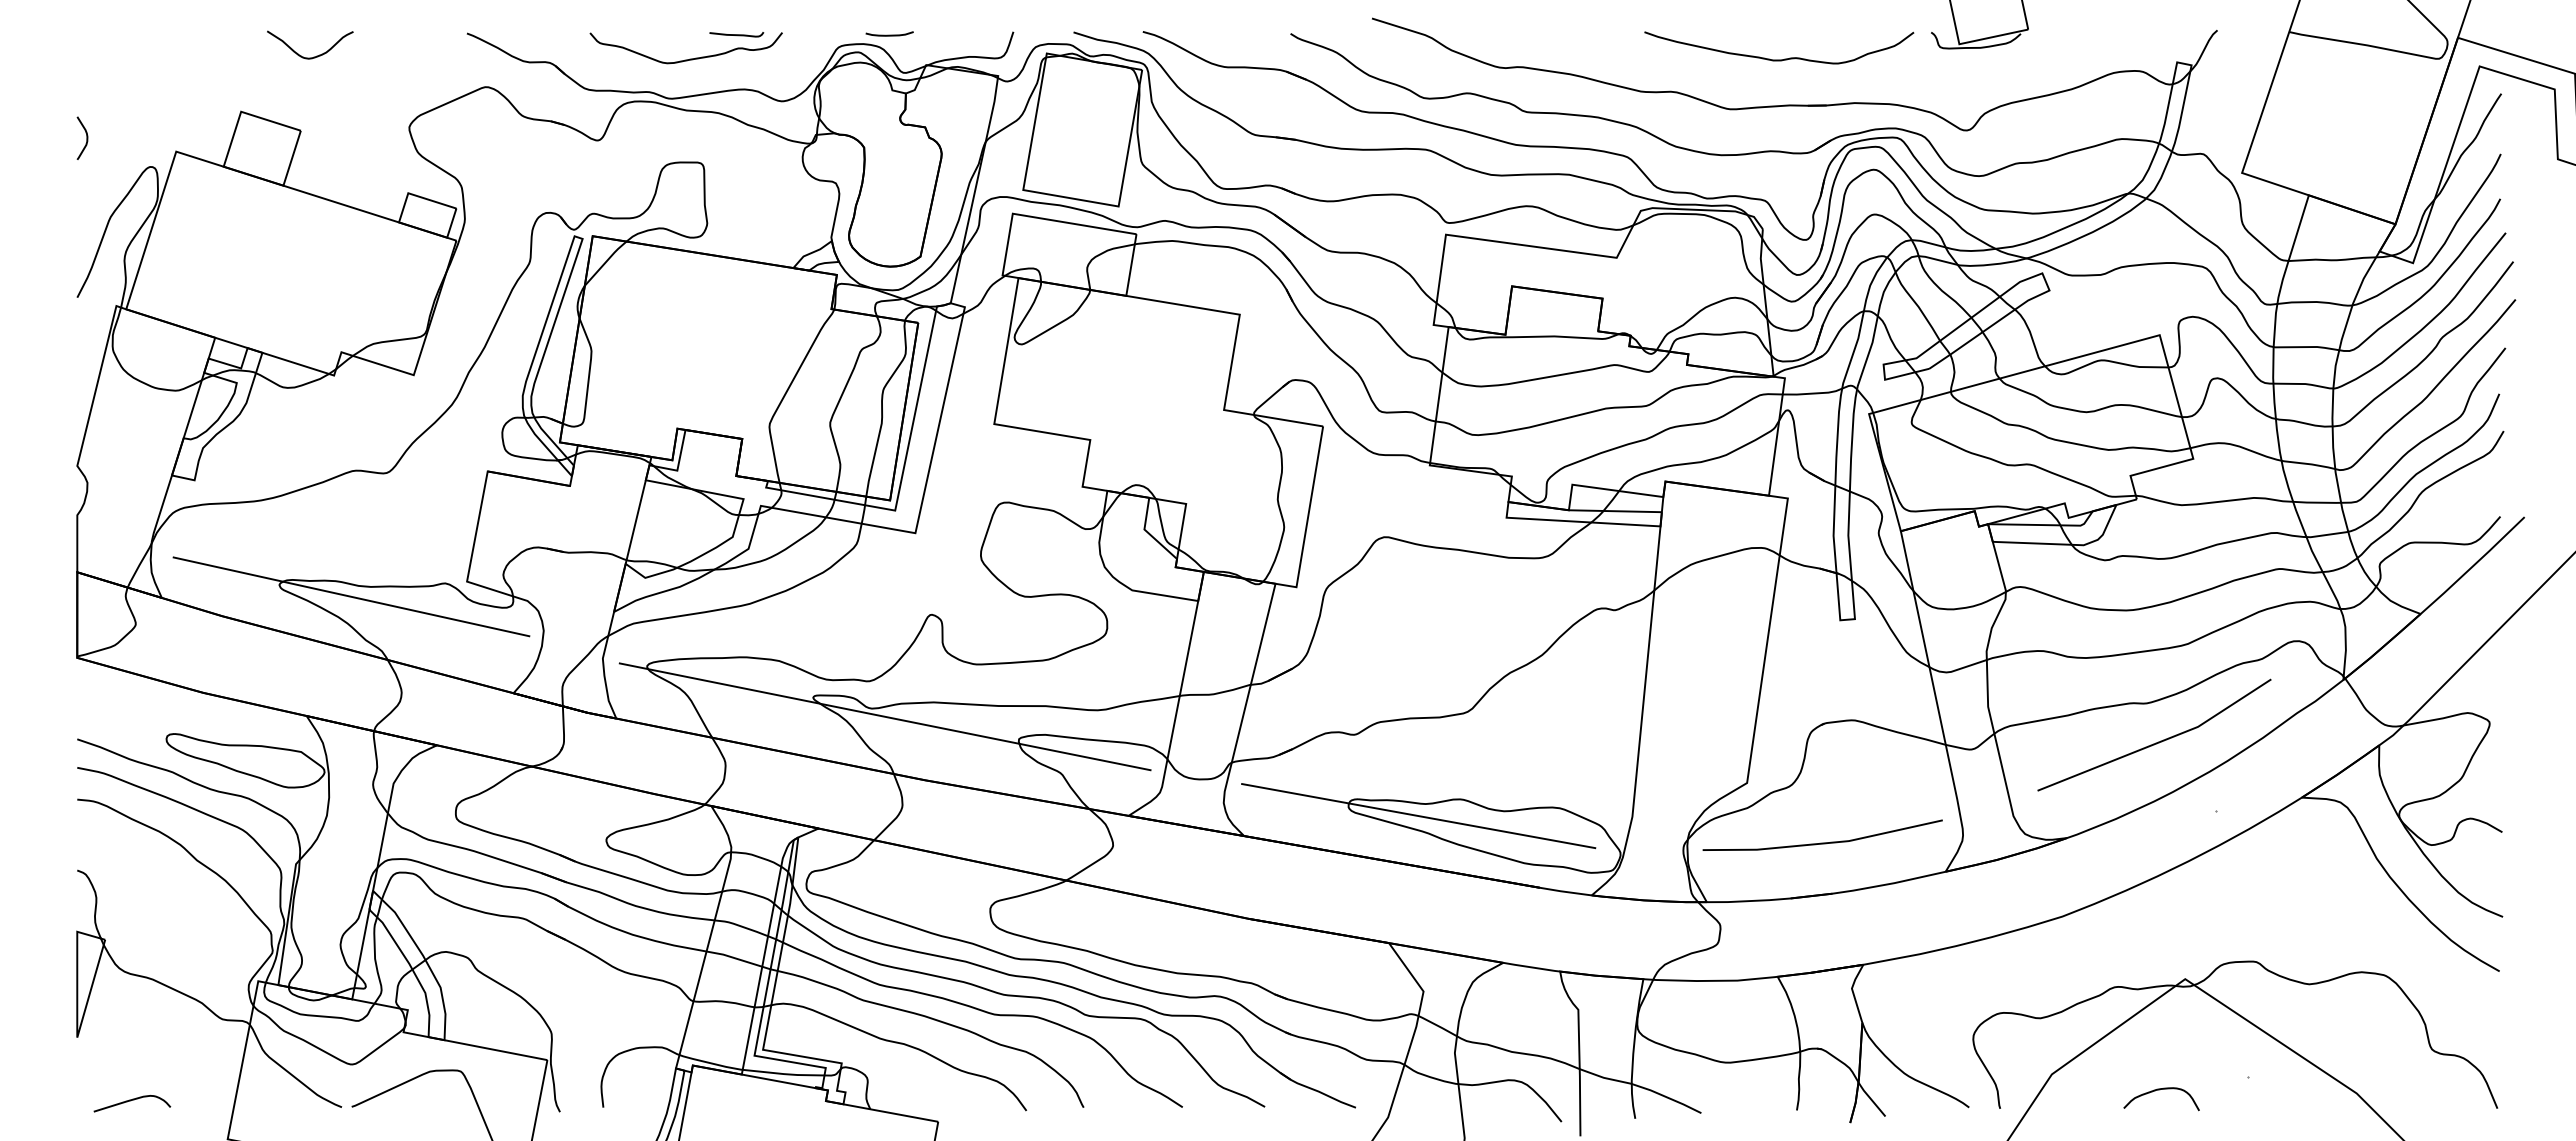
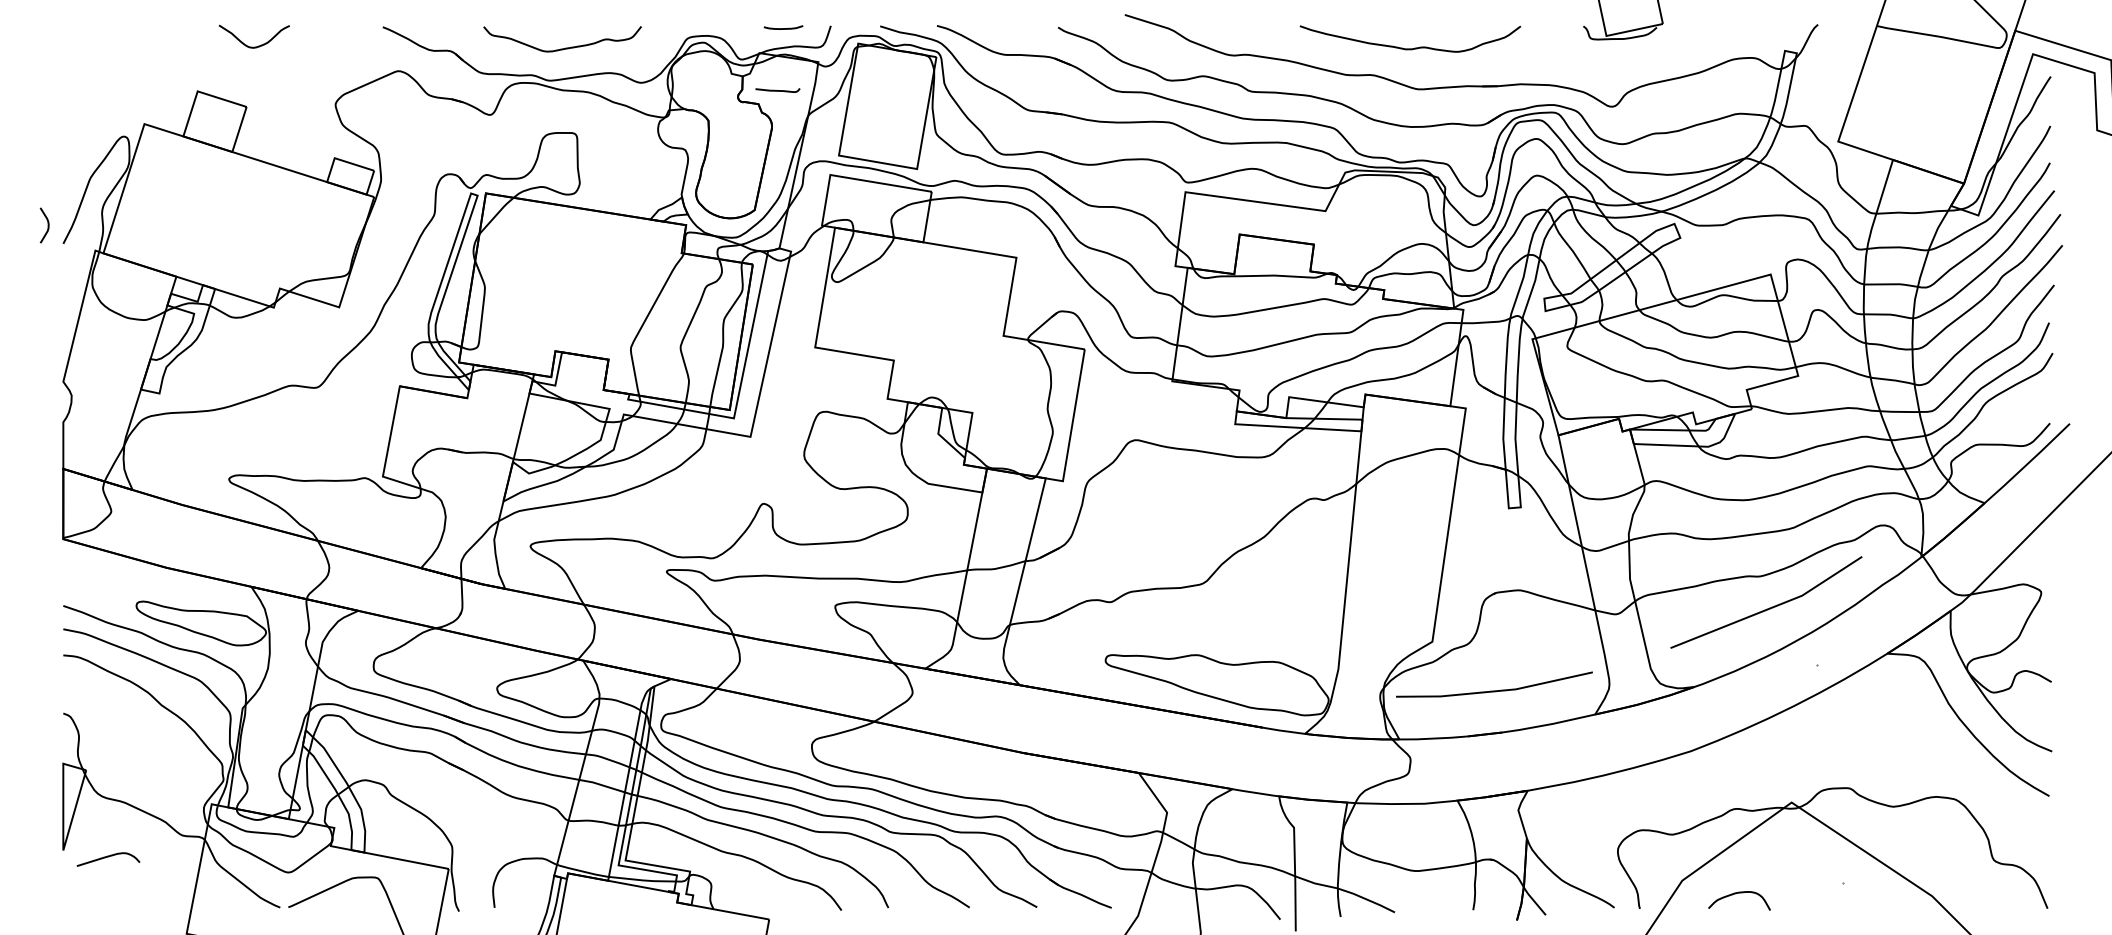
curve: (736, 34) -> (777, 90), moved
curve: (889, 34) -> (783, 28), moved
curve: (1779, 59) -> (1410, 48), moved
curve: (86, 137) -> (47, 224), moved
line: (351, 596) -> (288, 488), removed
line: (884, 716) -> (725, 587), removed
line: (1418, 816) -> (1162, 669), removed
curve: (2160, 1090) -> (1738, 893), moved
curve: (130, 1101) -> (106, 857), moved

